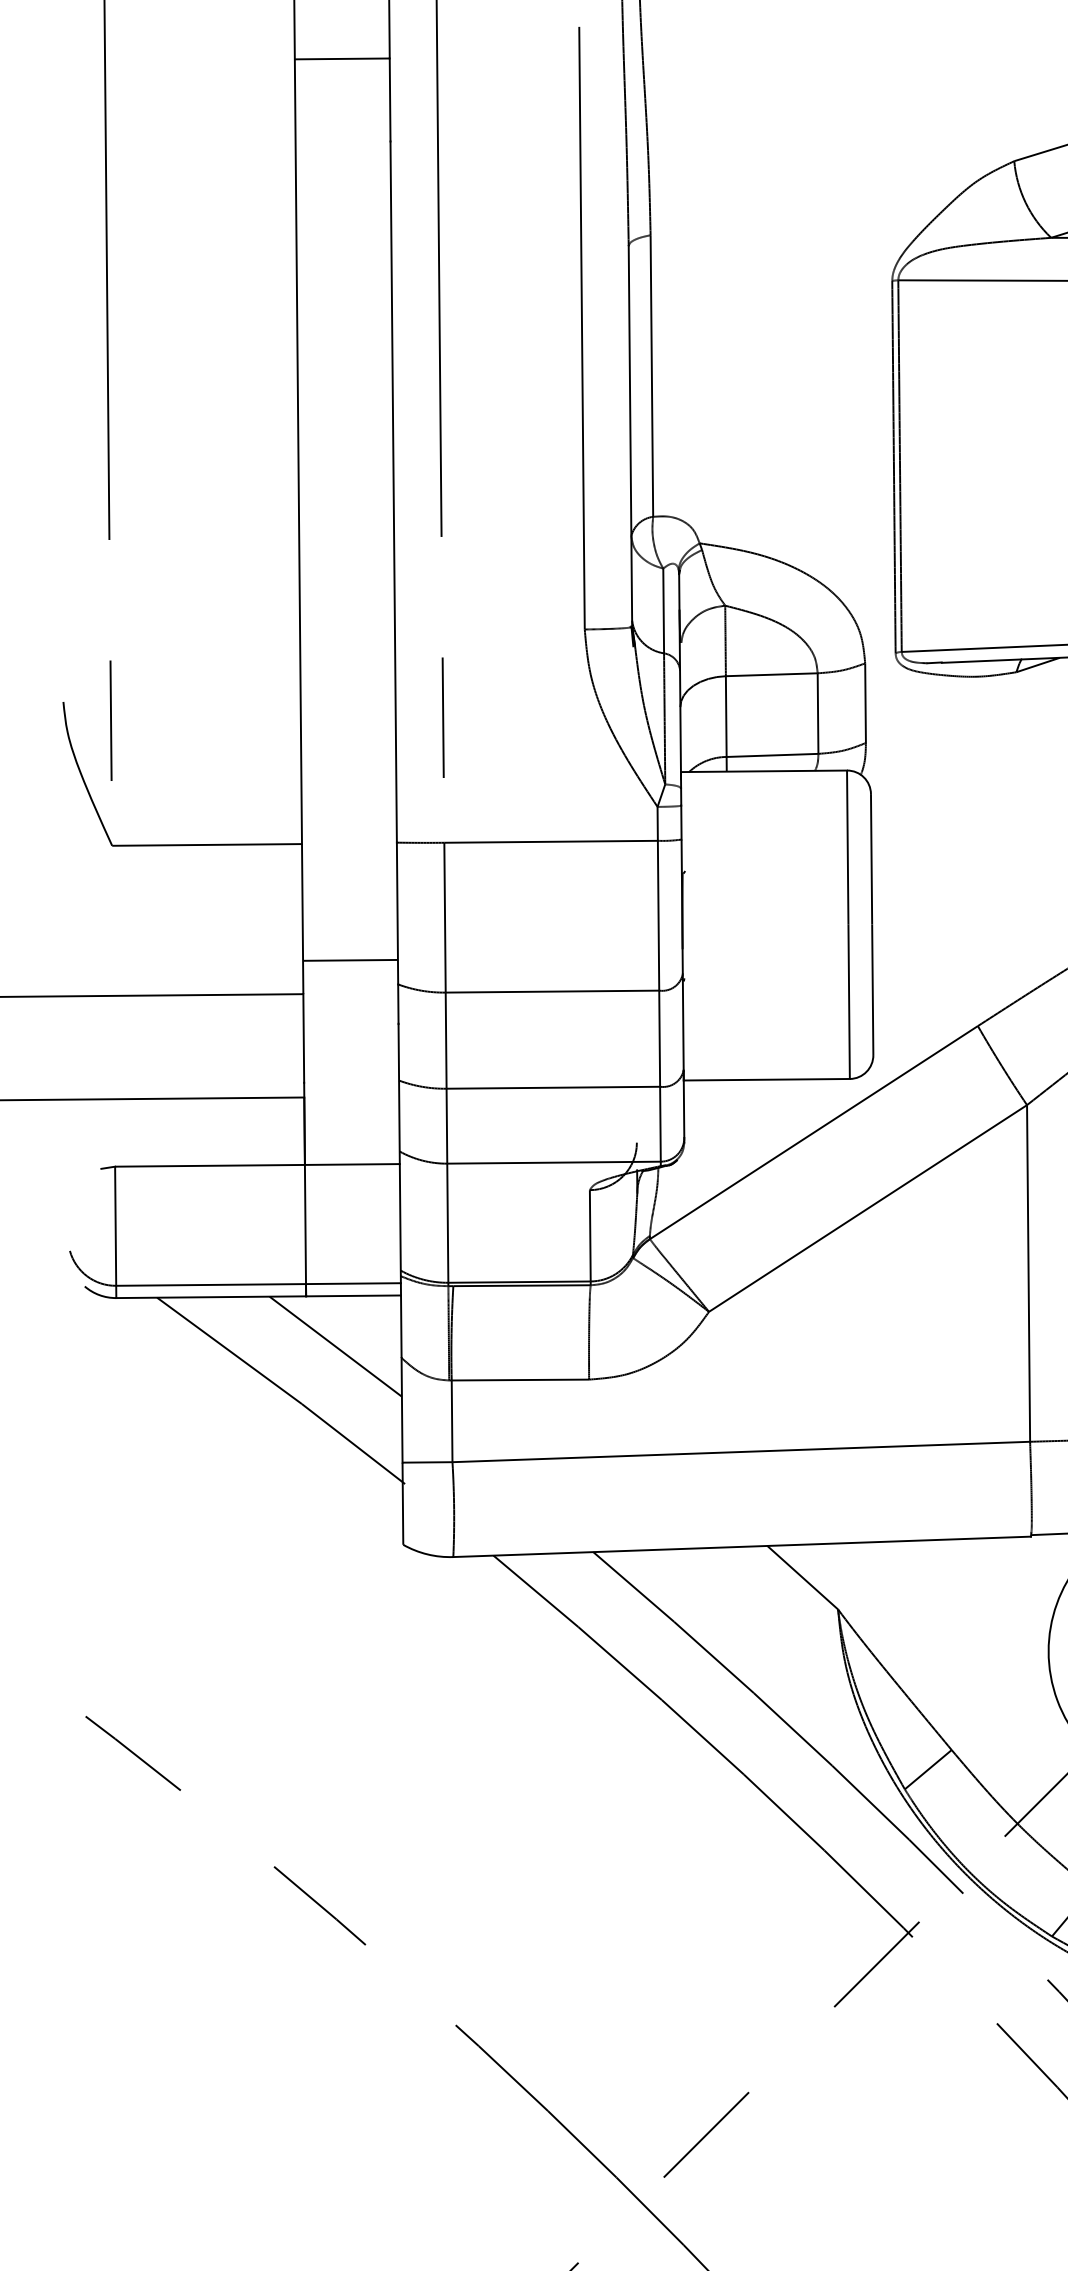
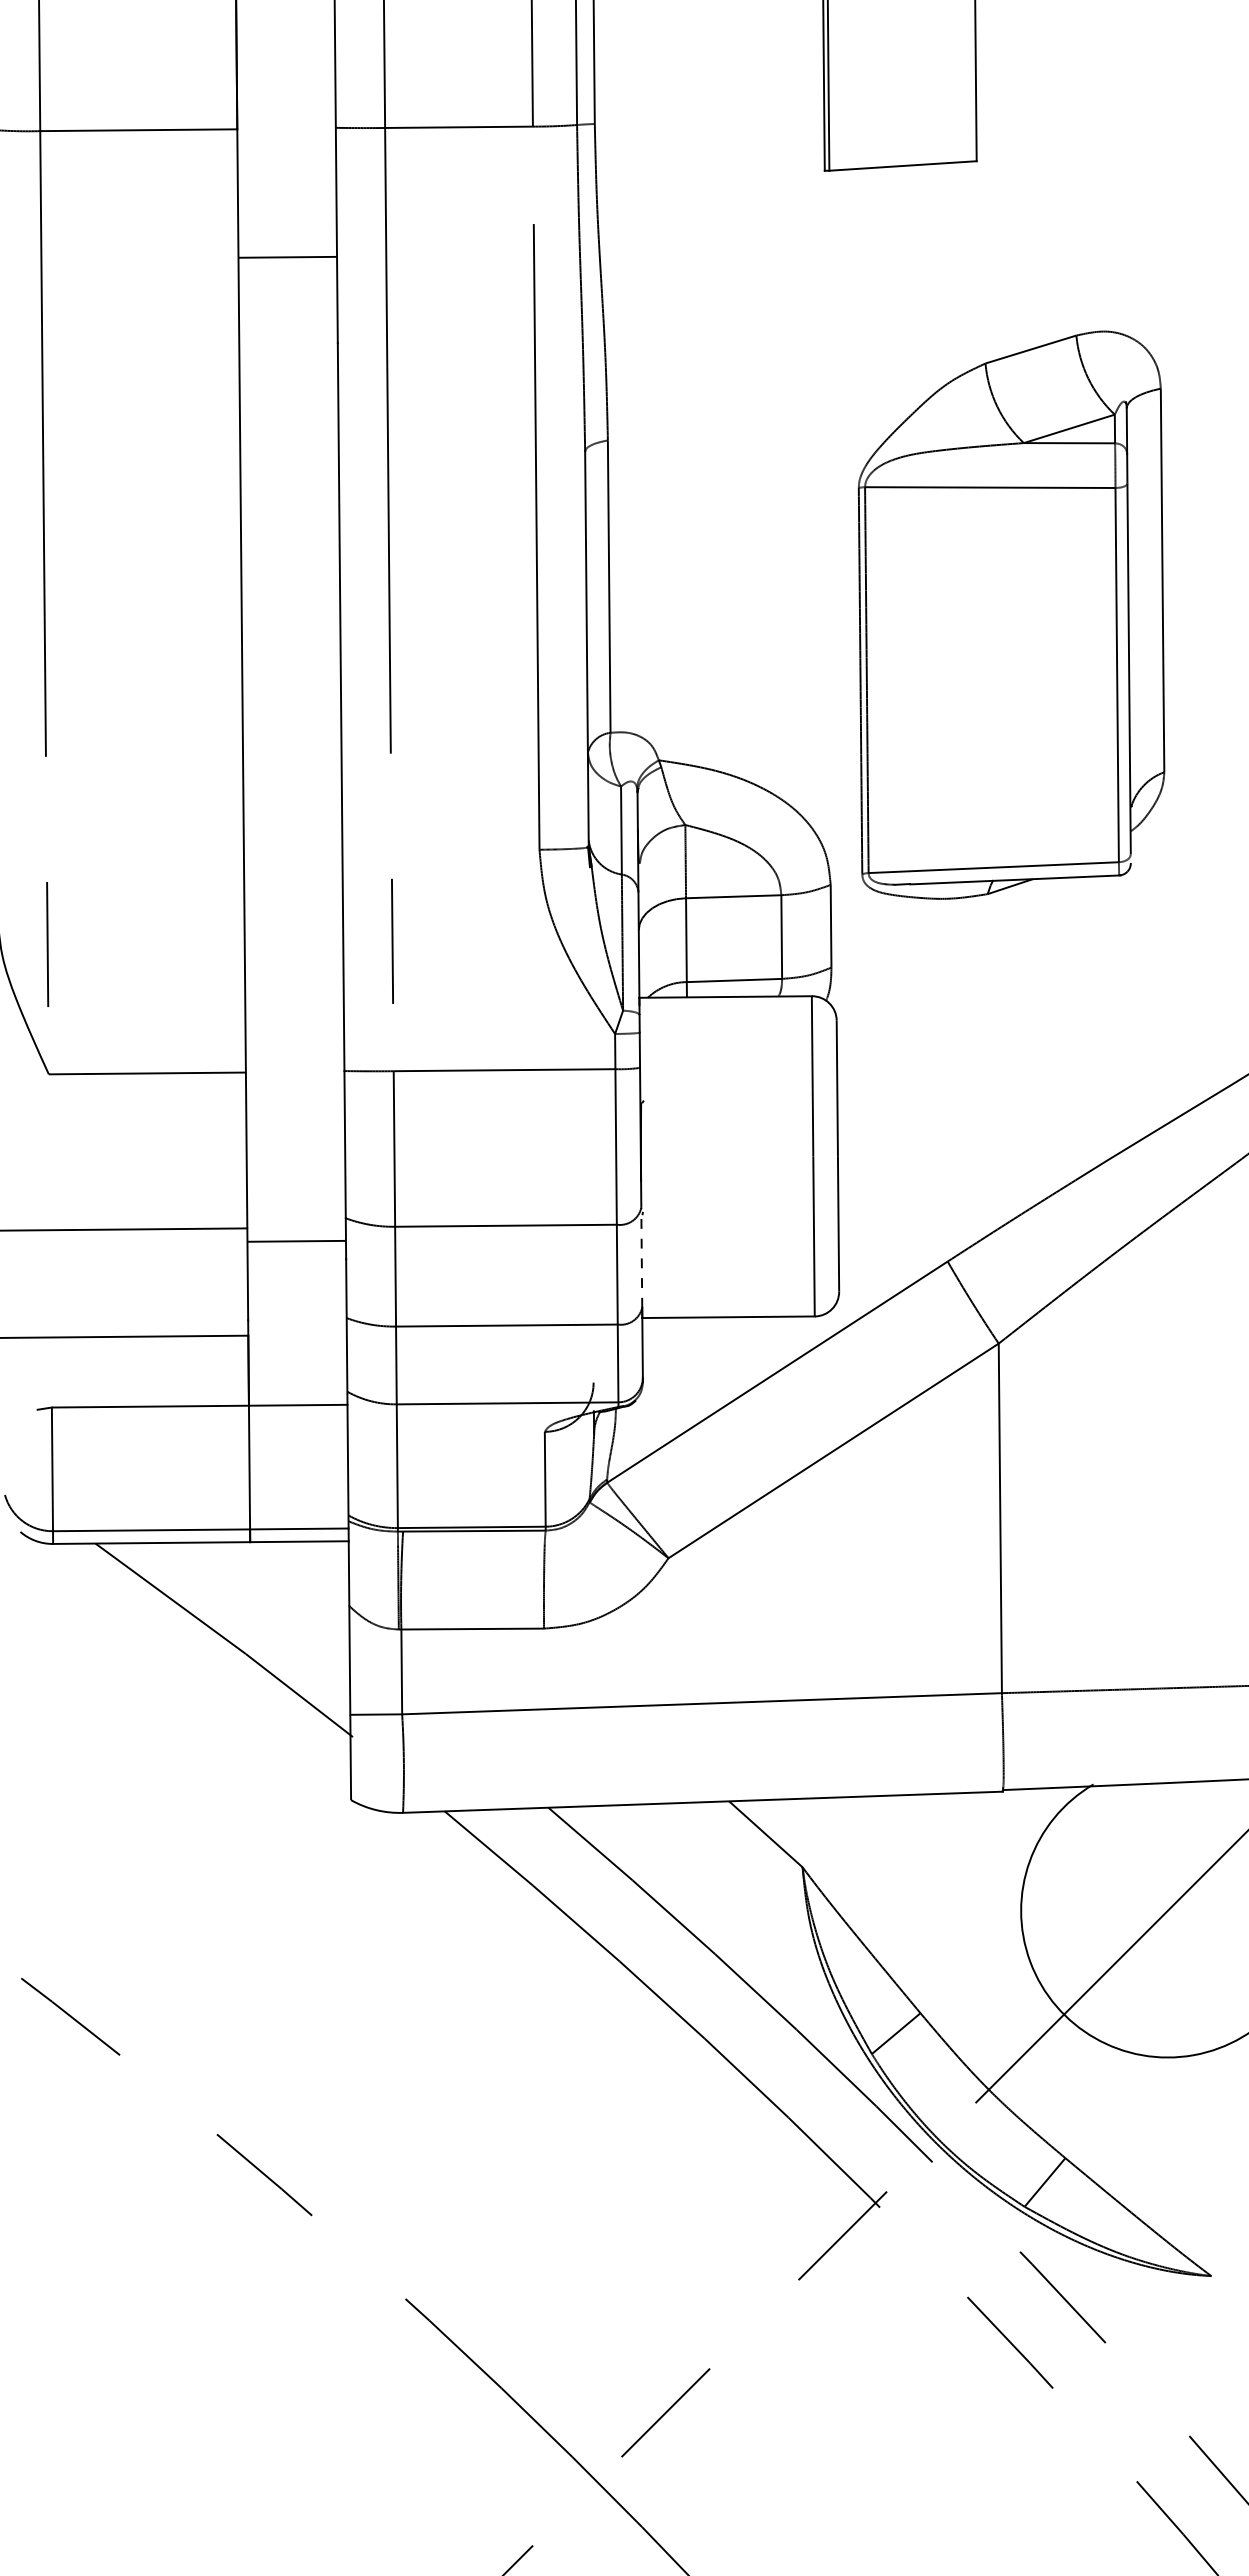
line: (350, 959) -> (296, 1240), moved
line: (682, 1022) -> (641, 1257), solid -> dashed
line: (335, 1346) -> (280, 1594), removed

